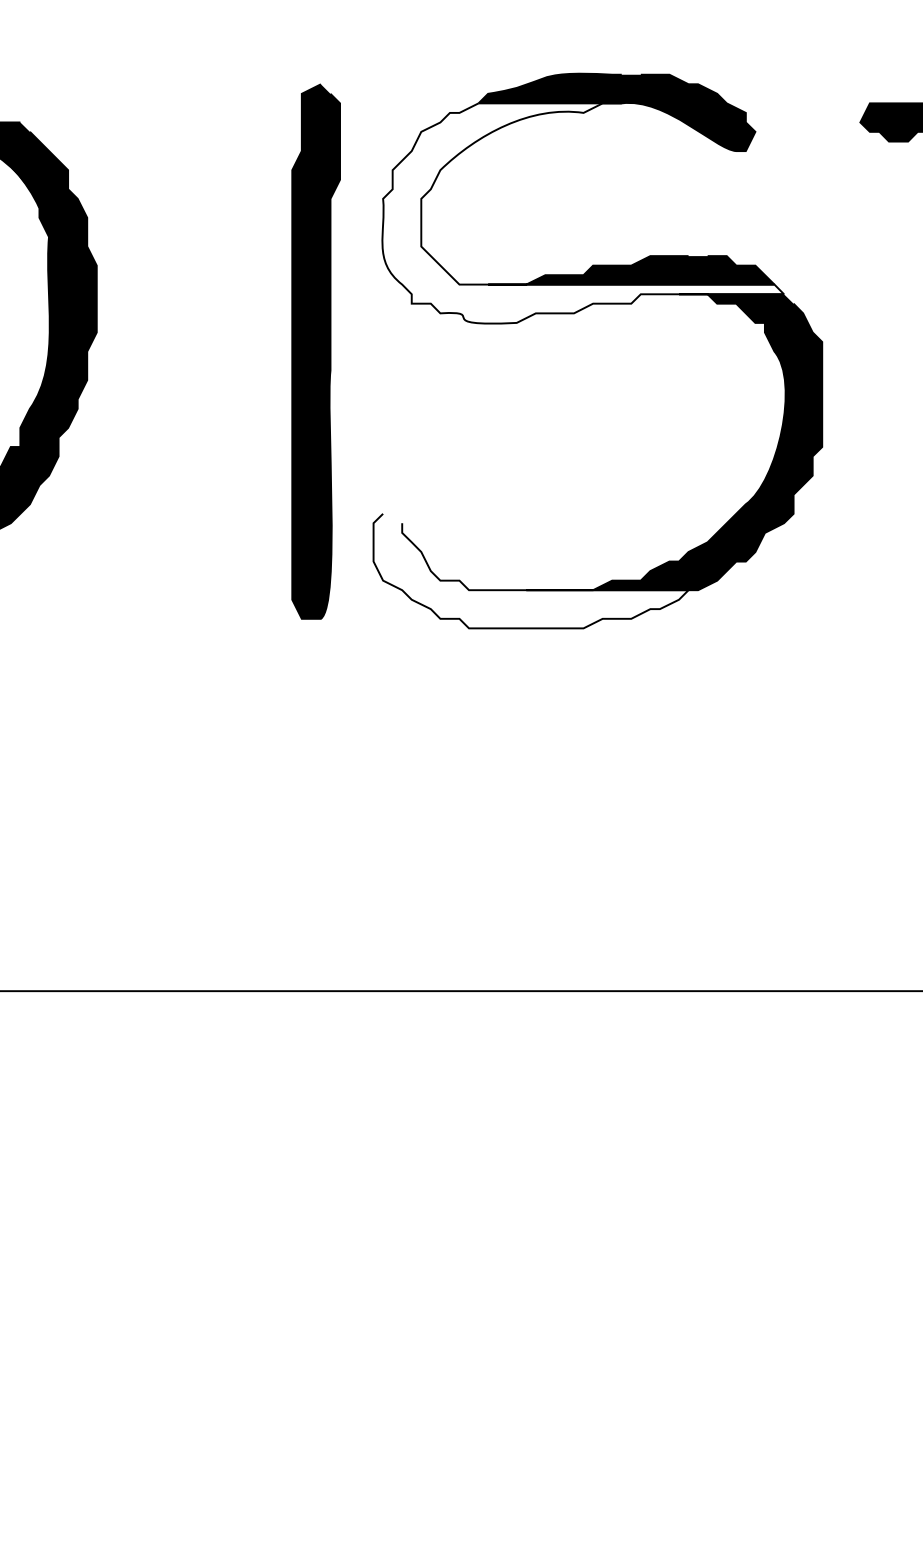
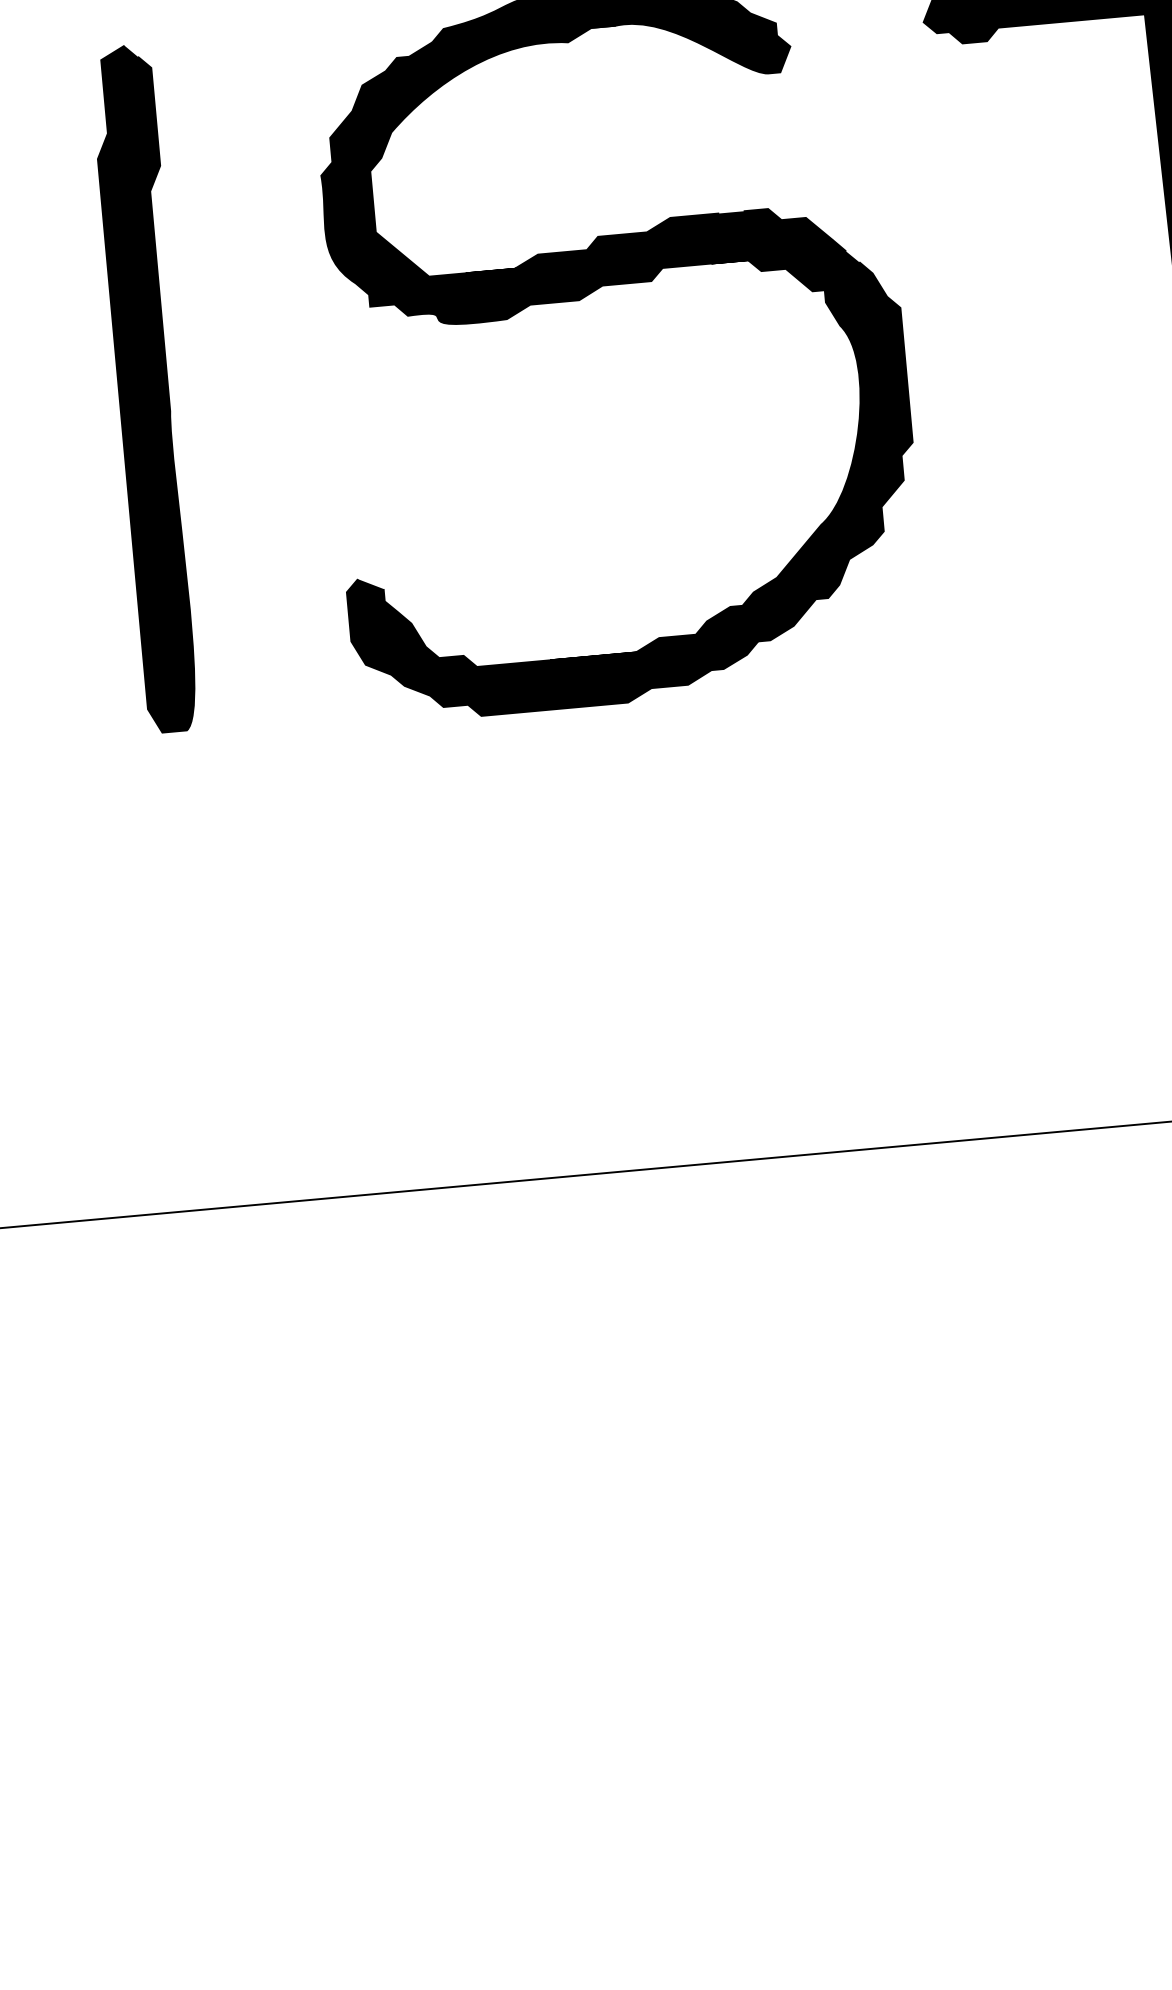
fill: (583, 213) -> (579, 171), added
part: (315, 351) -> (148, 388), moved
fill: (530, 570) -> (553, 634), added

